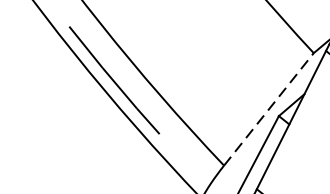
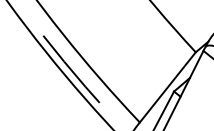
line: (268, 109) -> (167, 87), dashed -> solid

